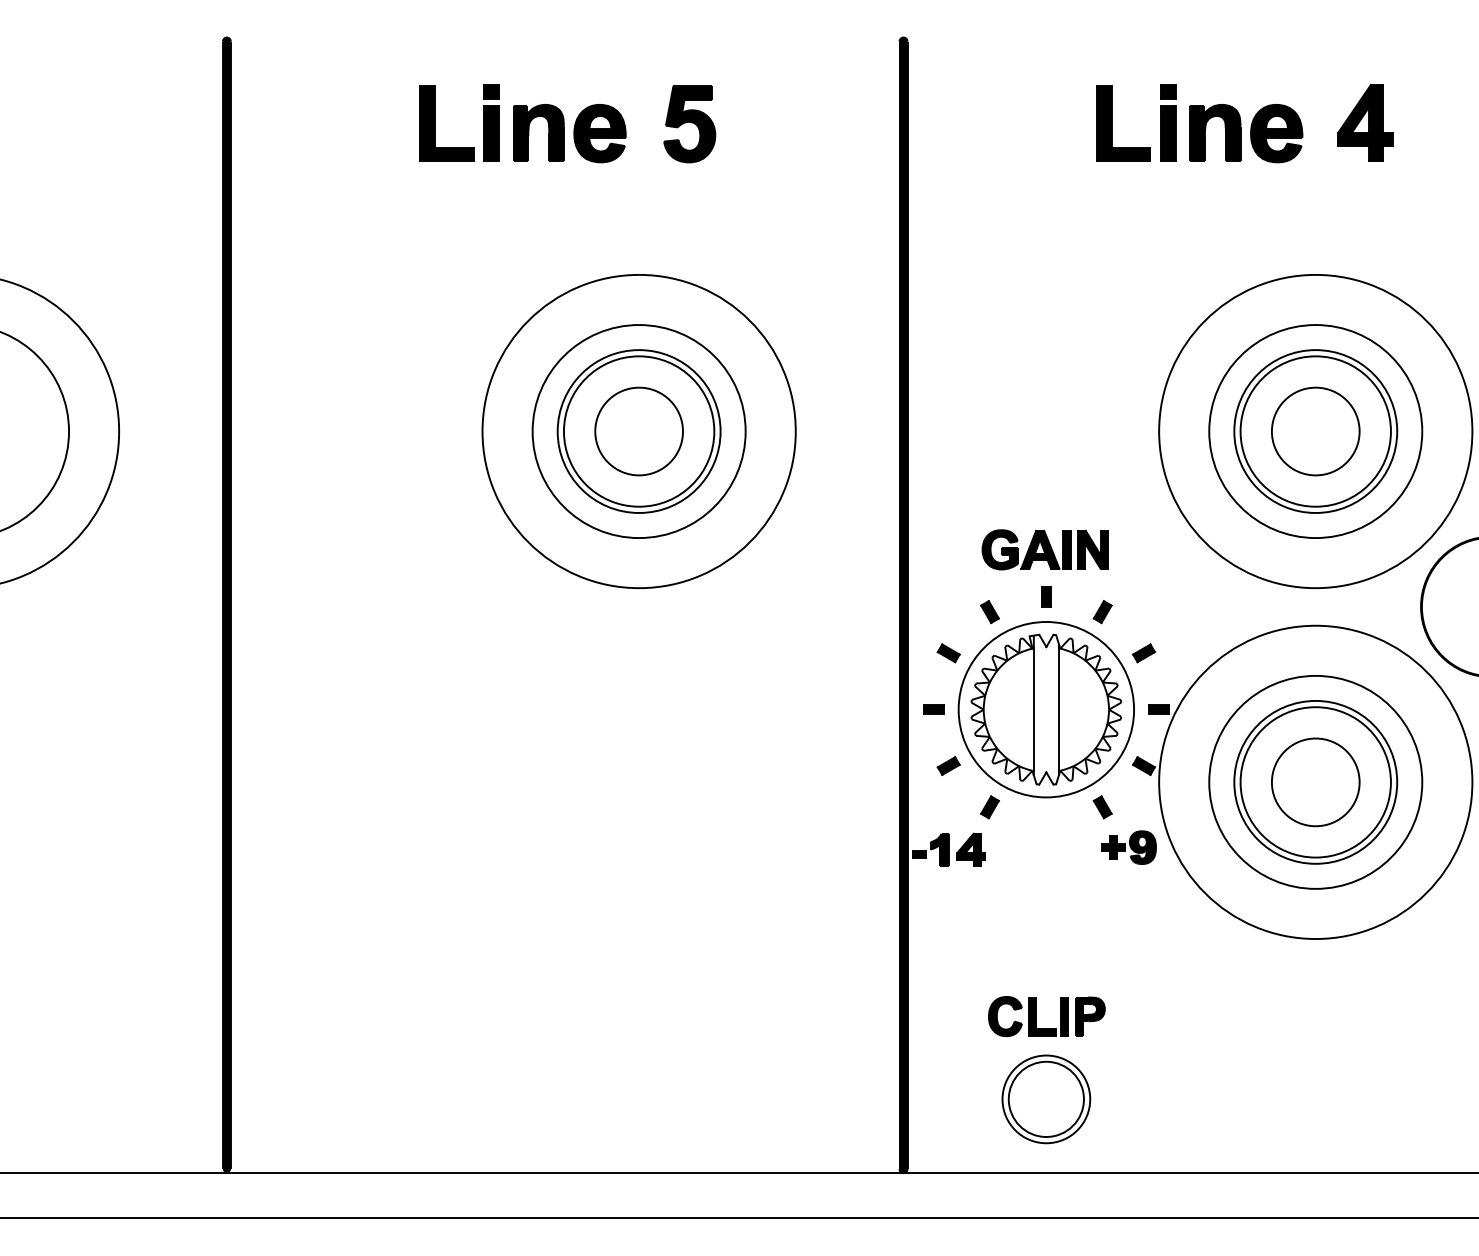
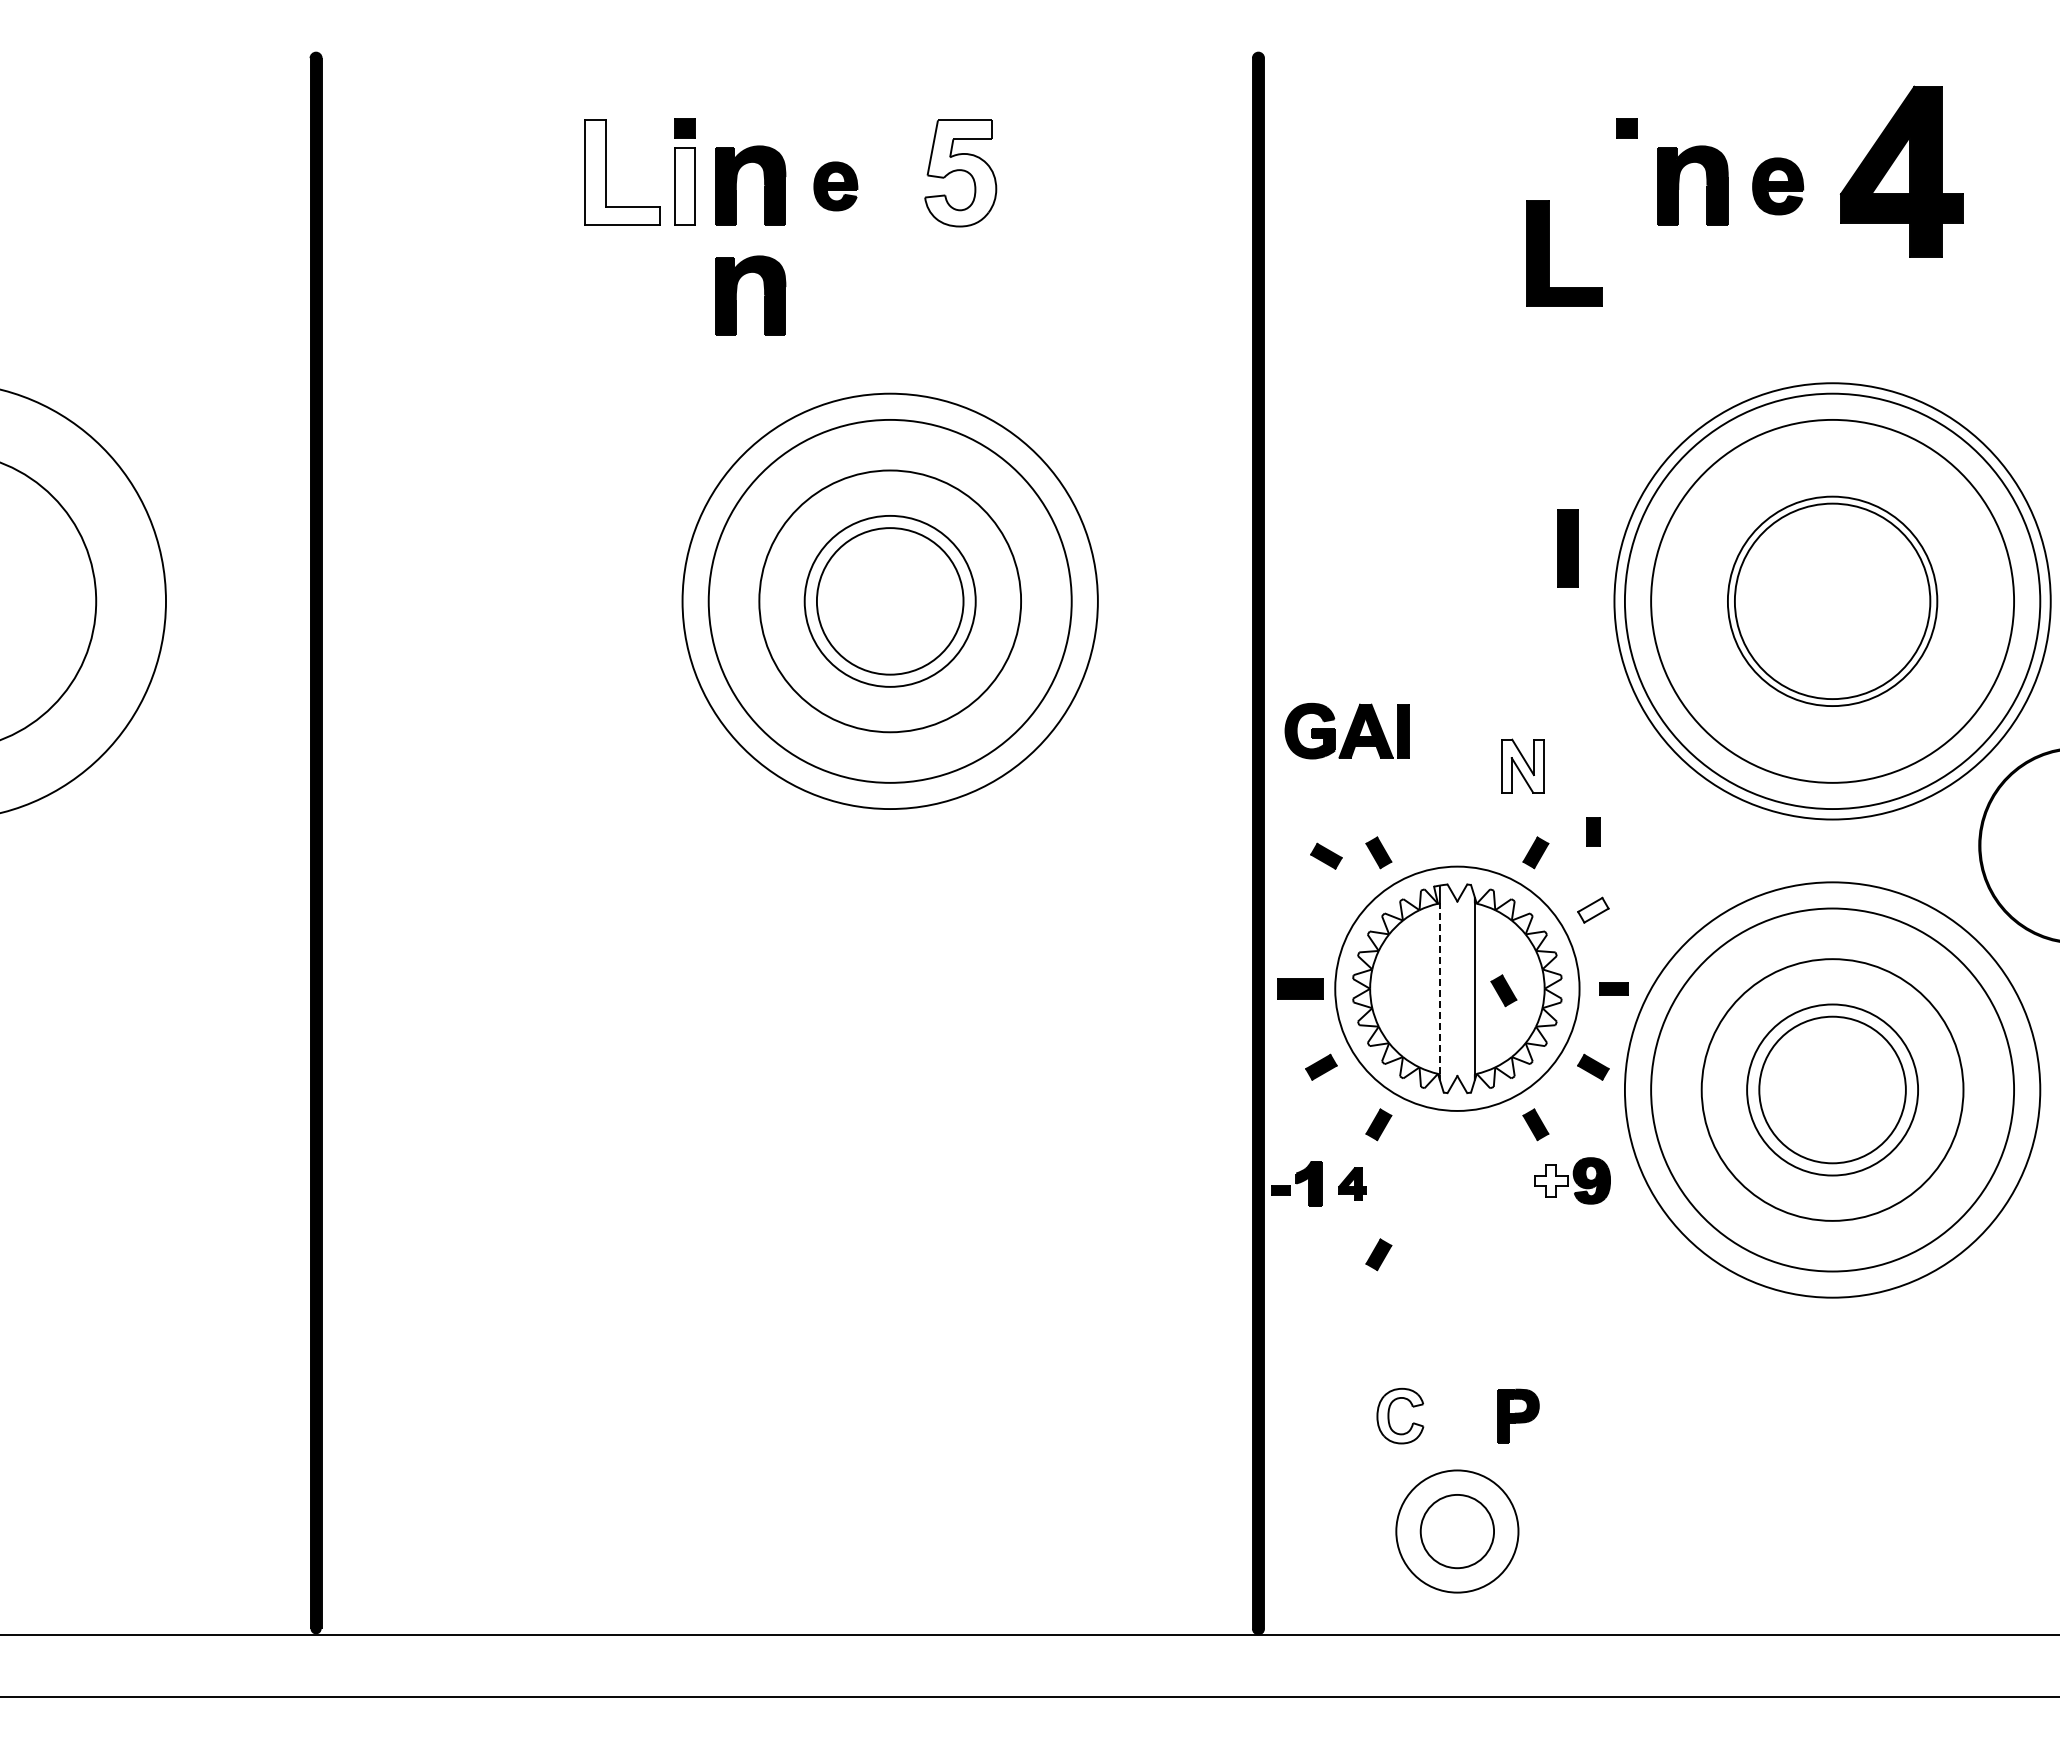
fill: (446, 122) -> (622, 171), removed
part: (1365, 122) -> (1901, 171), size x1.6
part: (1112, 123) -> (1549, 253), moved
fill: (689, 124) -> (960, 173), removed
fill: (491, 133) -> (684, 186), removed
part: (599, 133) -> (835, 186), size x0.6
part: (1167, 133) -> (1567, 548), moved
part: (1276, 133) -> (1777, 186), size x0.7
part: (529, 208) -> (737, 290), added
circle: (638, 430) -> (889, 600), size x1.6
circle: (1315, 430) -> (1832, 600), size x1.6
circle: (638, 431) -> (889, 601), size x0.7
circle: (638, 431) -> (889, 601), size x1.4
circle: (639, 431) -> (890, 601), size x0.6
circle: (639, 431) -> (890, 601), size x1.4
circle: (1315, 431) -> (1832, 601), size x1.4
circle: (1315, 431) -> (1832, 601), size x1.6
fill: (1093, 549) -> (1522, 765), removed
part: (1026, 550) -> (1346, 731), moved
part: (1046, 596) -> (1593, 831), moved
part: (948, 652) -> (1326, 855), moved
fill: (1144, 652) -> (1593, 909), removed
part: (933, 709) -> (1299, 988), size x1.6
line: (1033, 709) -> (1439, 988), solid -> dashed
part: (1079, 710) -> (1503, 990), added
circle: (1315, 782) -> (1832, 1089), size x0.6
circle: (1315, 782) -> (1832, 1089), size x0.7
circle: (1315, 782) -> (1832, 1089), size x1.4
circle: (1315, 782) -> (1832, 1089), size x1.4
circle: (1315, 782) -> (1832, 1089), size x1.6
fill: (1113, 847) -> (1550, 1180), removed
part: (971, 849) -> (1352, 1183), size x0.7
part: (989, 900) -> (1378, 1254), added
fill: (1005, 1016) -> (1400, 1415), removed
part: (1037, 1016) -> (1444, 1416), removed
circle: (1046, 1099) -> (1457, 1531), size x0.7

